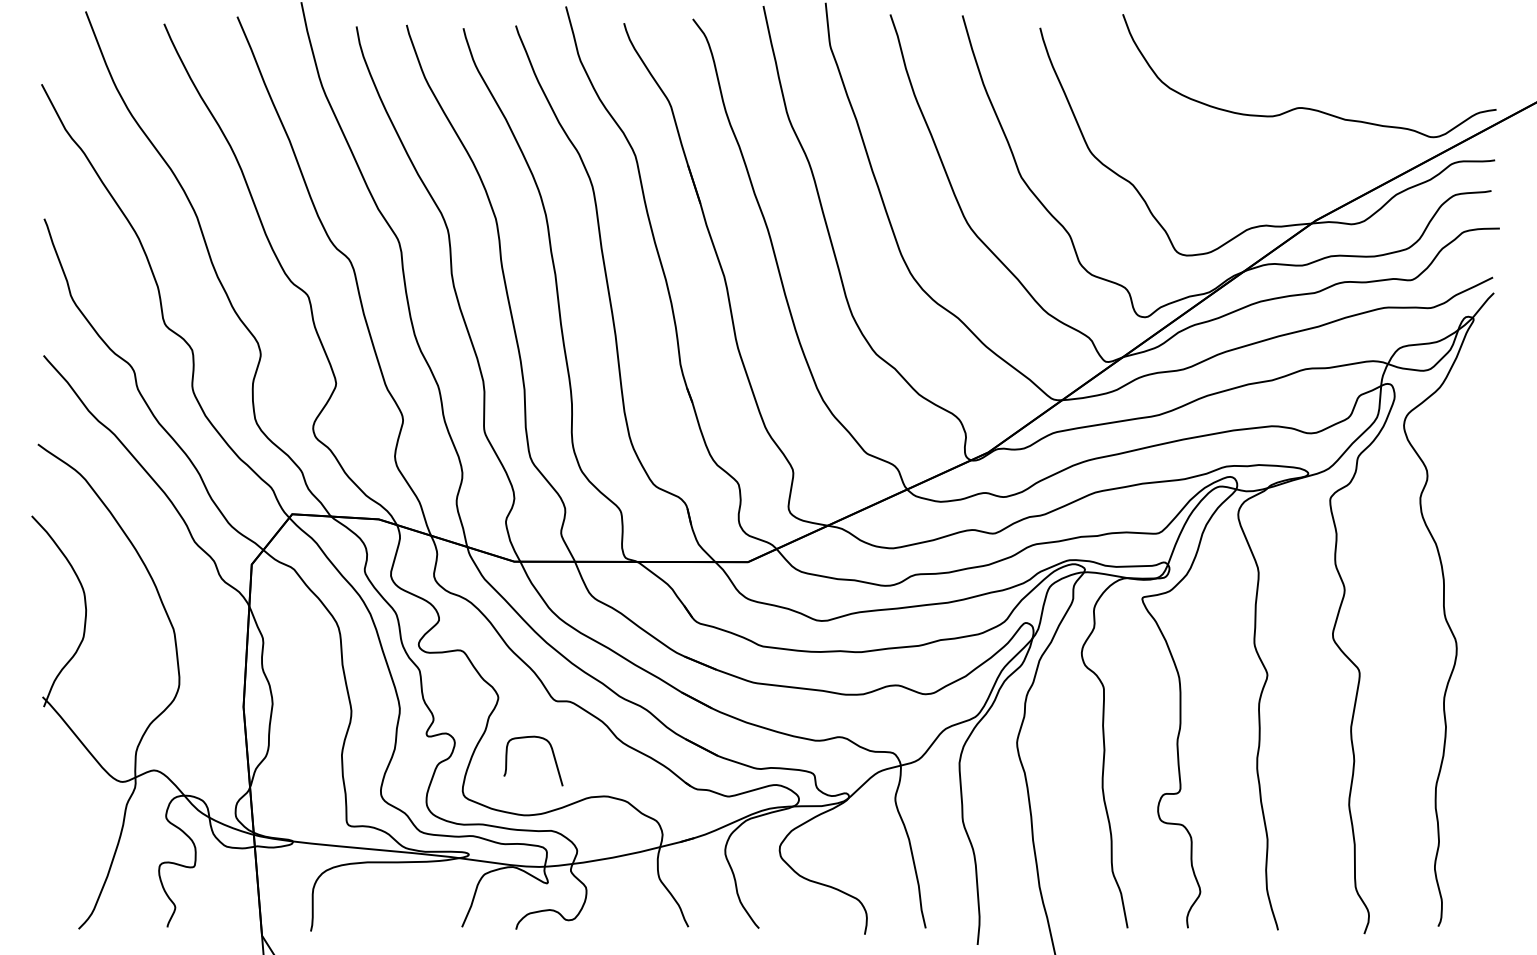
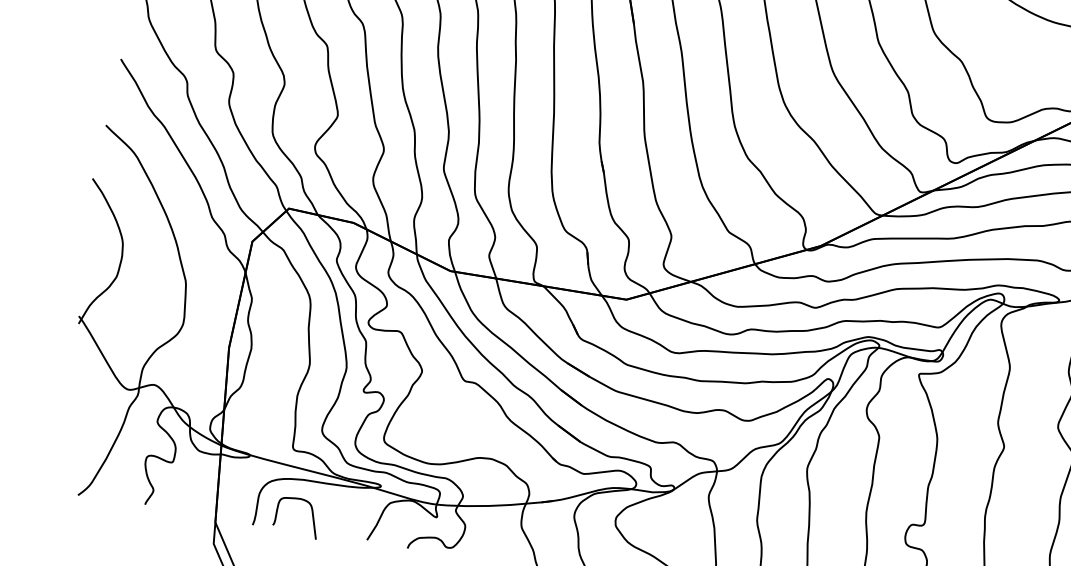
curve: (552, 754) -> (312, 514), moved

